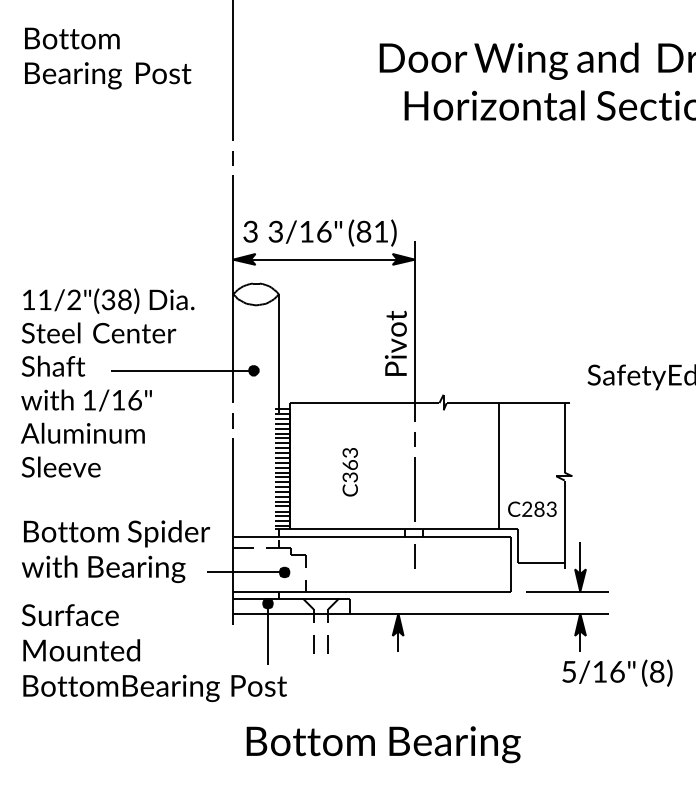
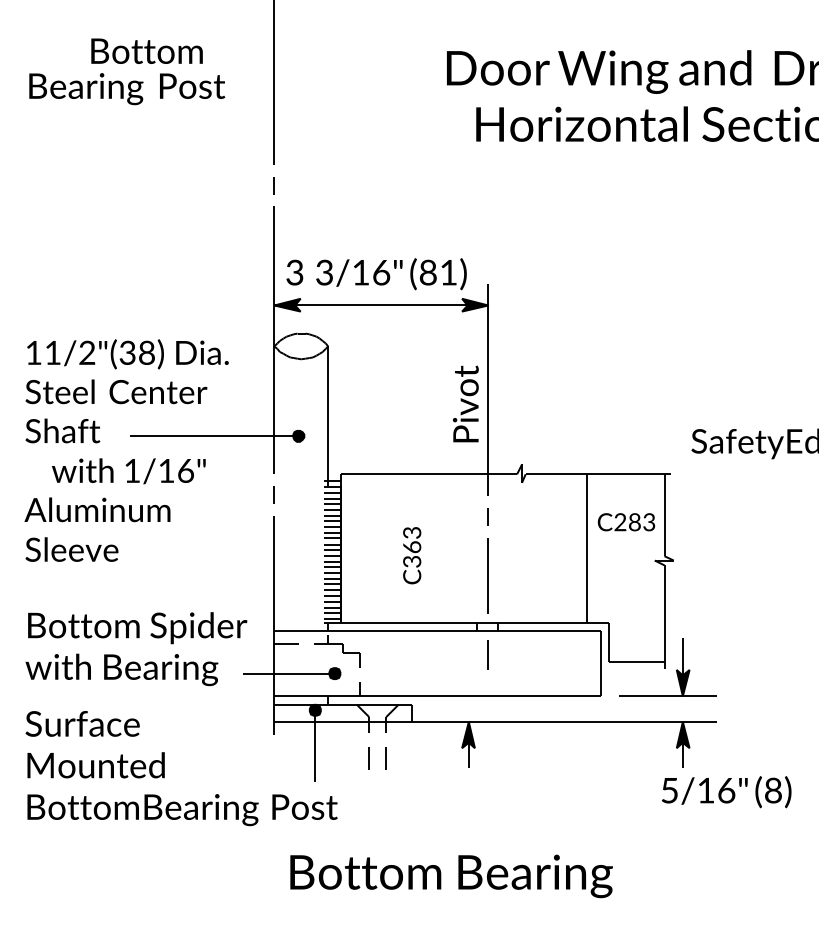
text: (71, 37) -> (146, 50), moved
text: (86, 400) -> (128, 471), moved
text: (532, 509) -> (626, 522), moved

